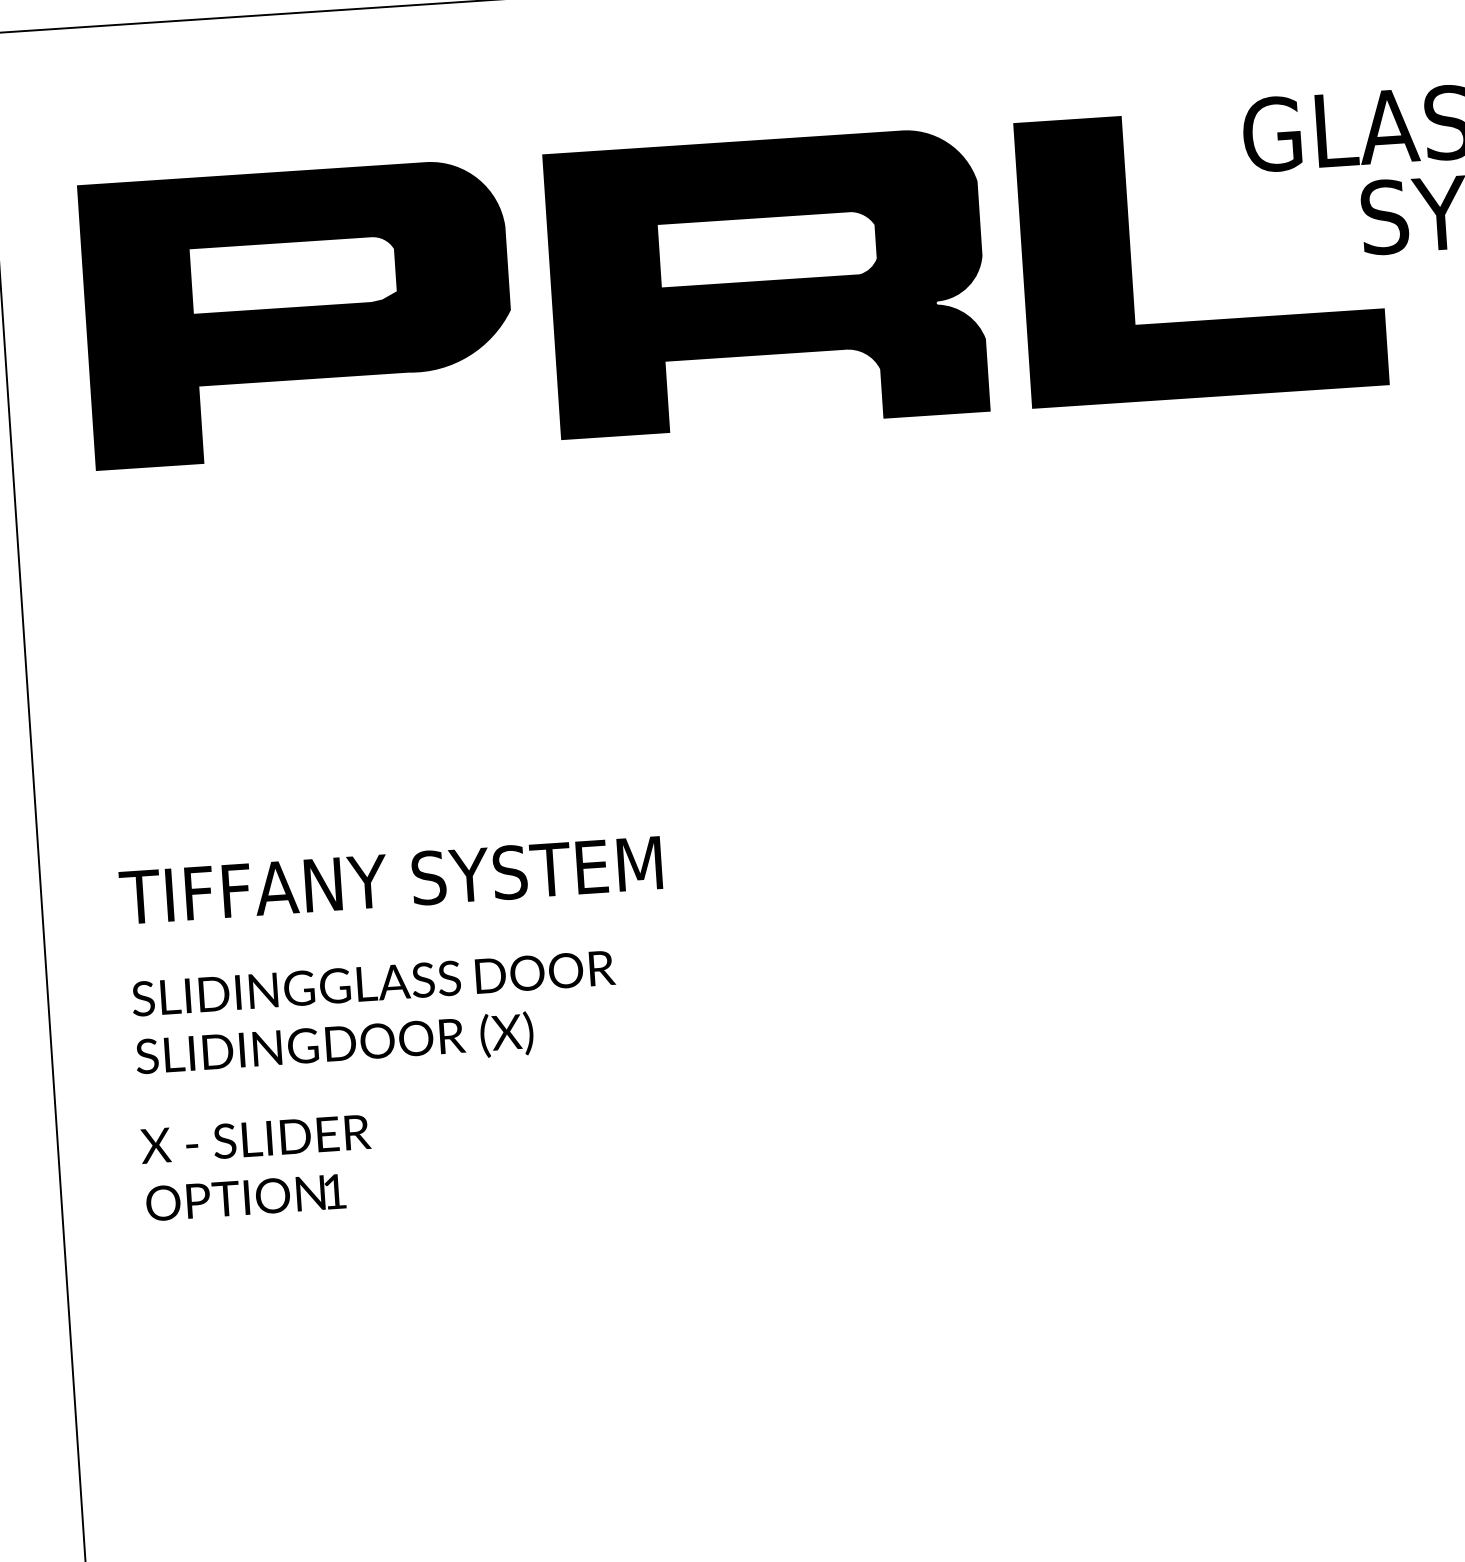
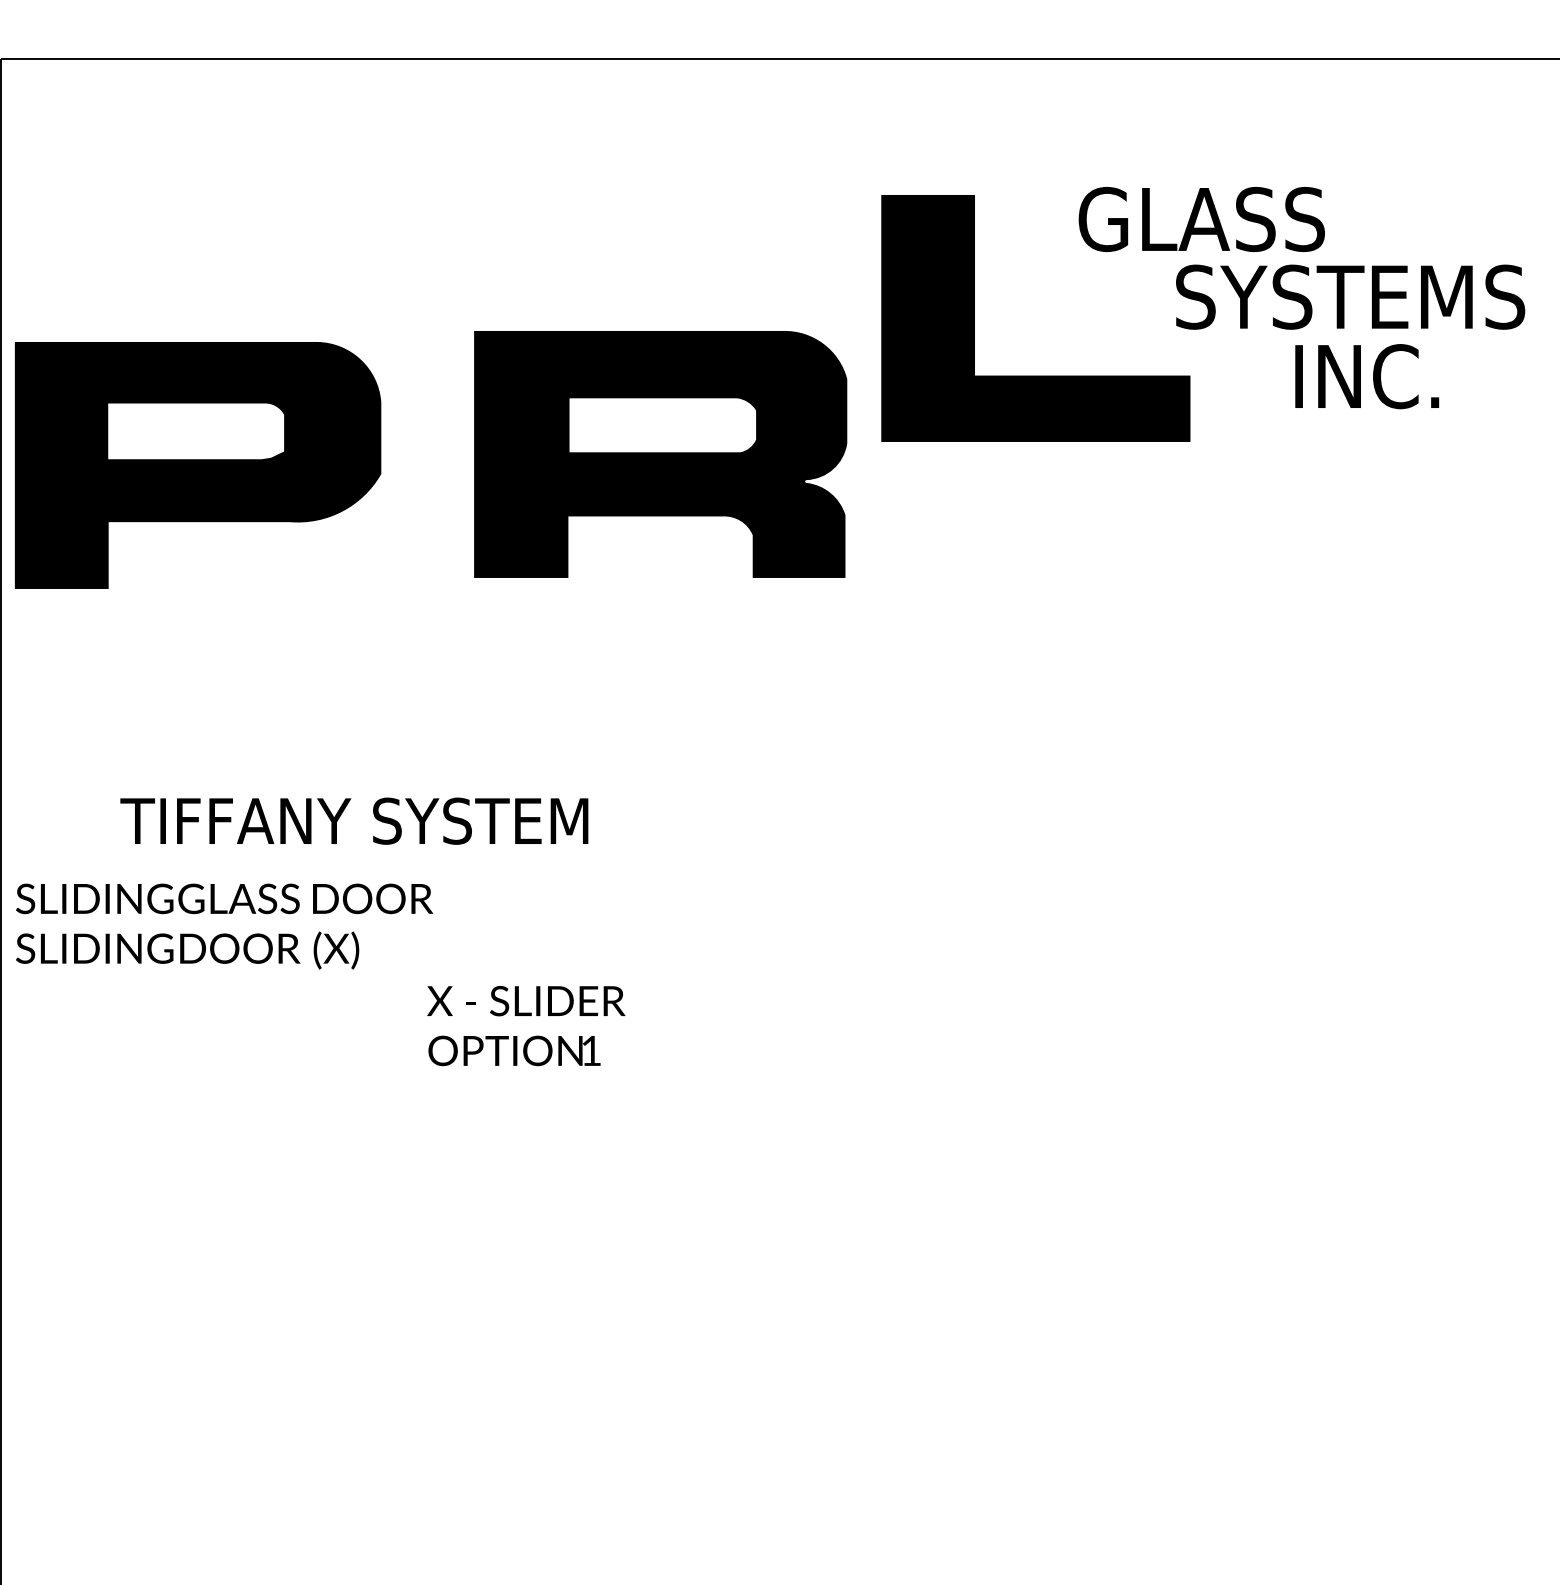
part: (767, 282) -> (660, 454), moved
part: (298, 314) -> (198, 465), moved
text: (390, 879) -> (354, 820), moved
text: (375, 1015) -> (224, 926), moved
text: (257, 1168) -> (526, 1026), moved

